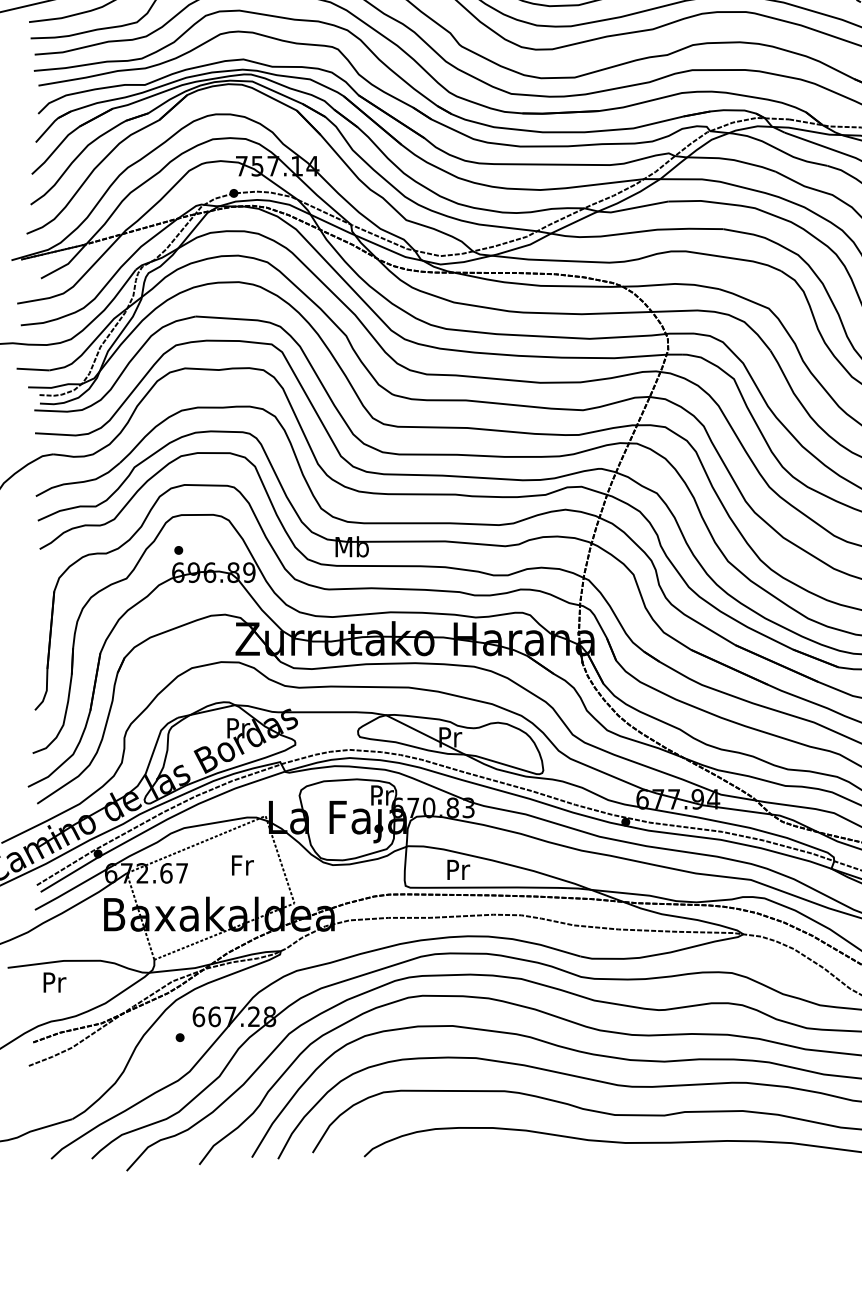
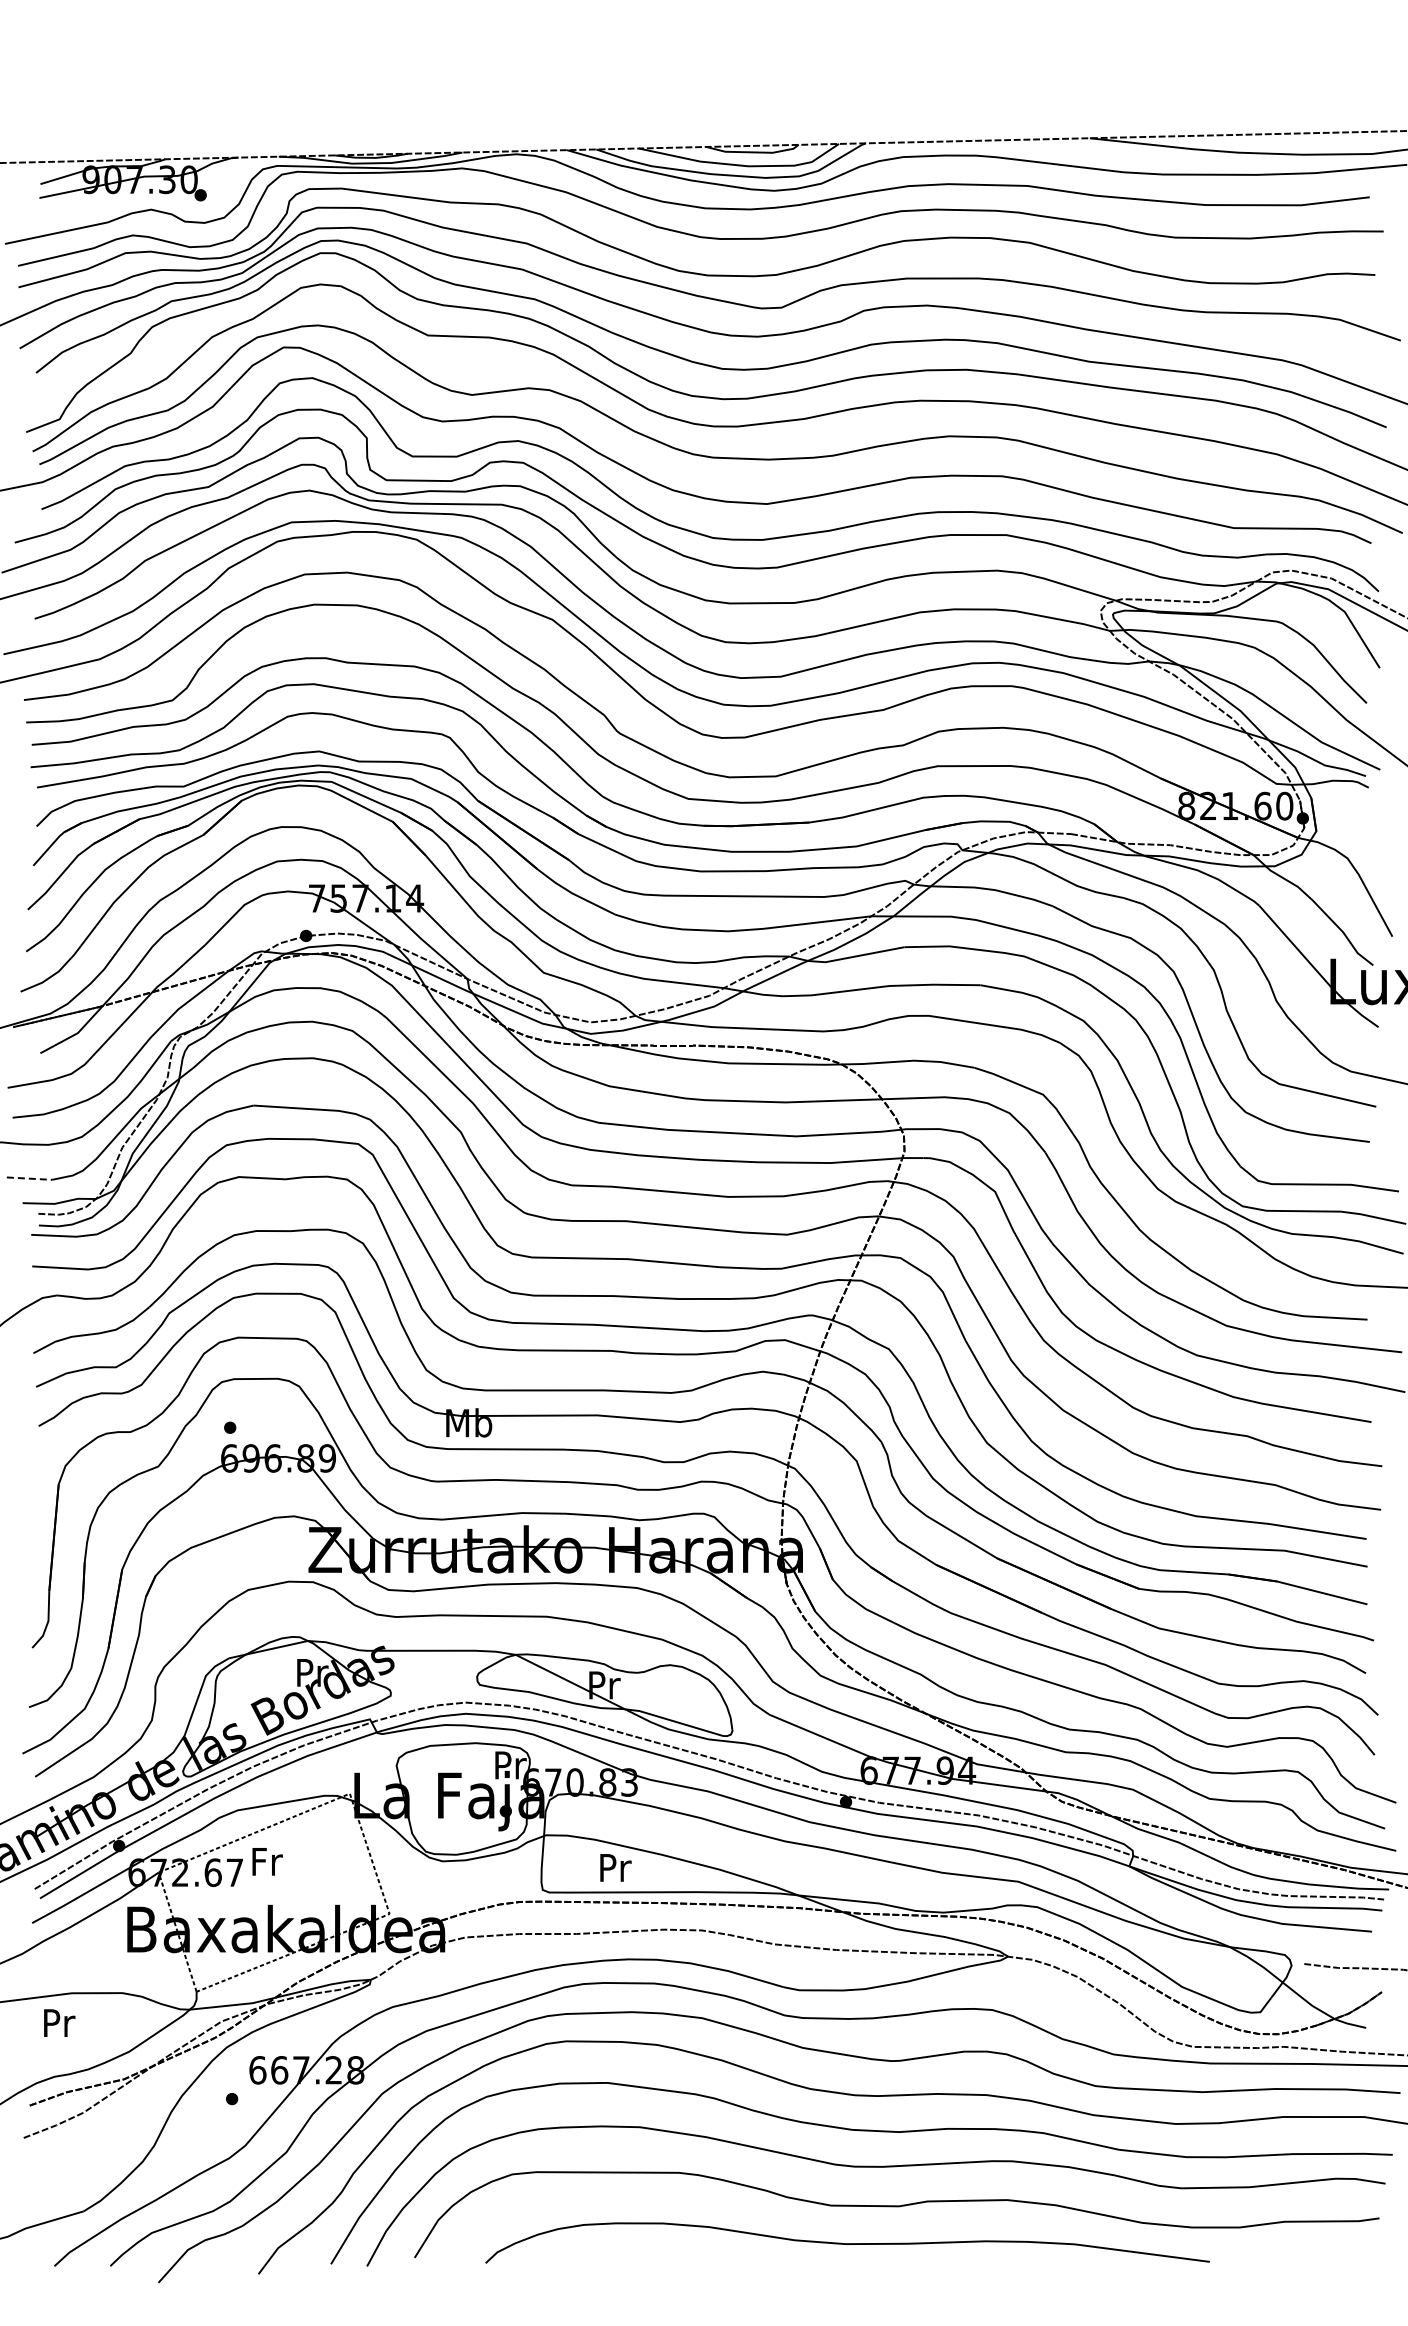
line: (33, 369) -> (29, 1178), solid -> dashed
text: (242, 865) -> (267, 1861), moved

